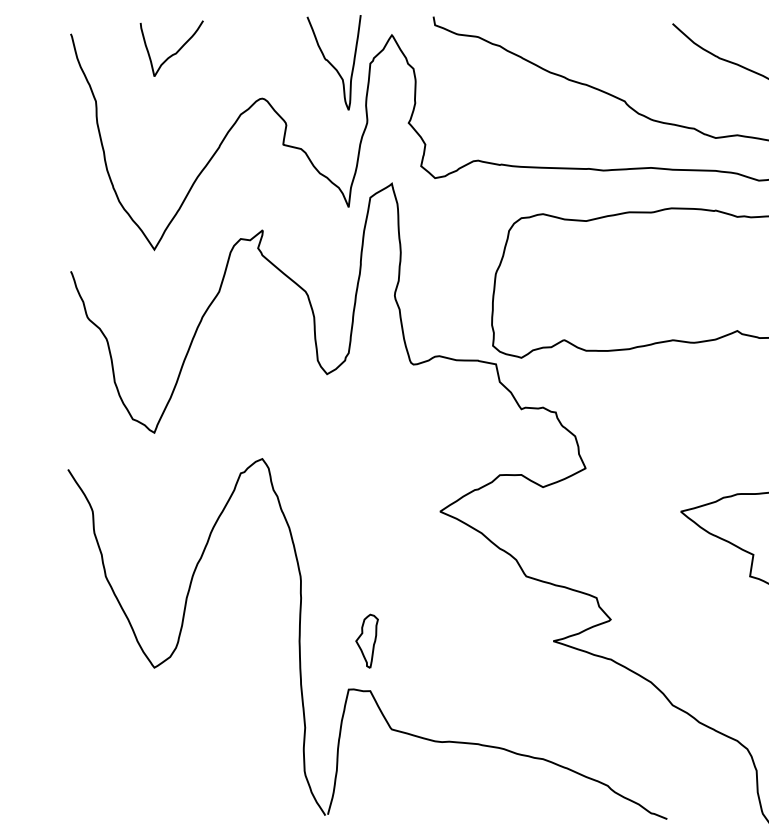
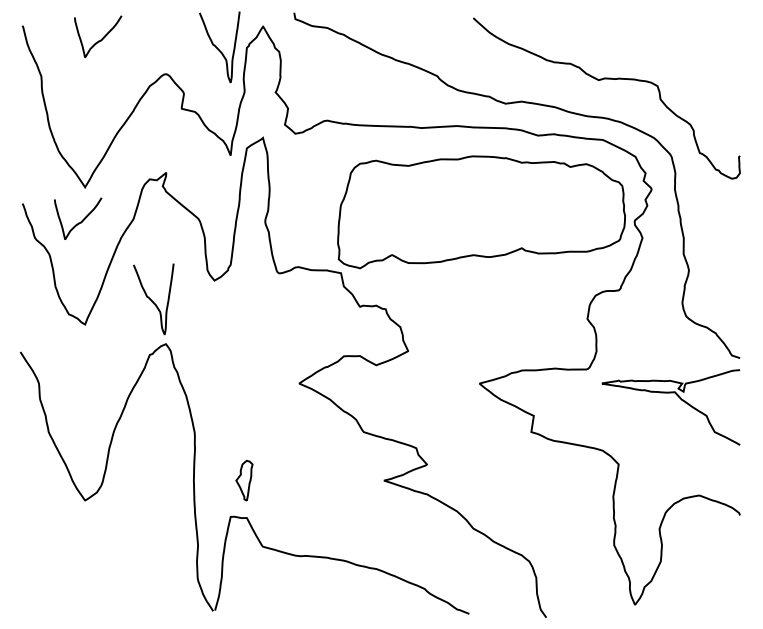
curve: (149, 293) -> (81, 220), added
curve: (244, 400) -> (152, 300), added

